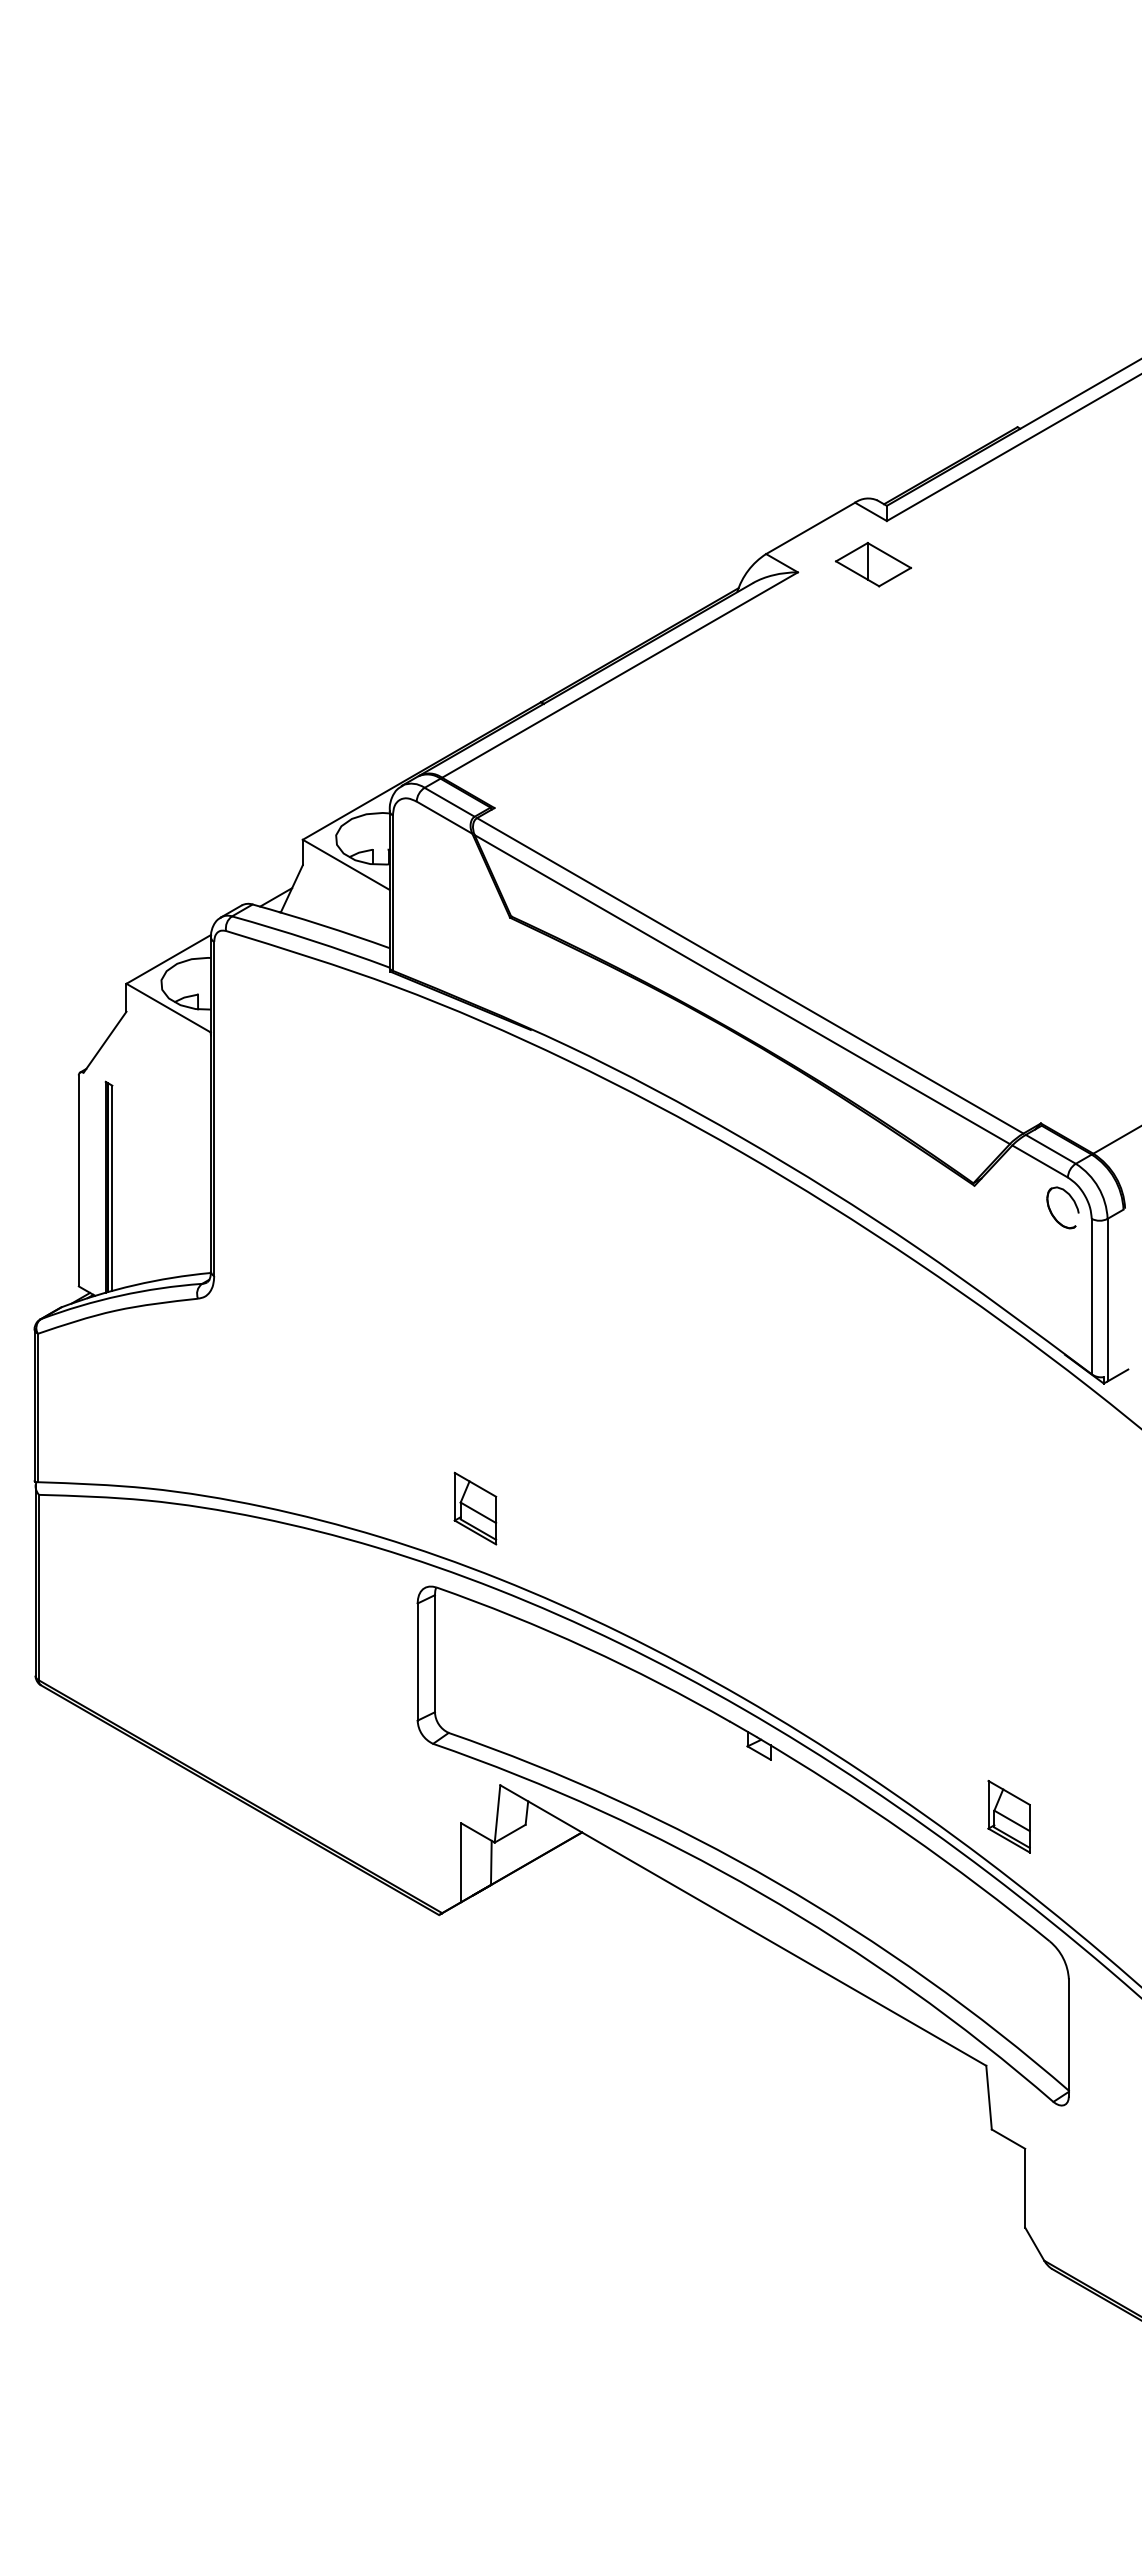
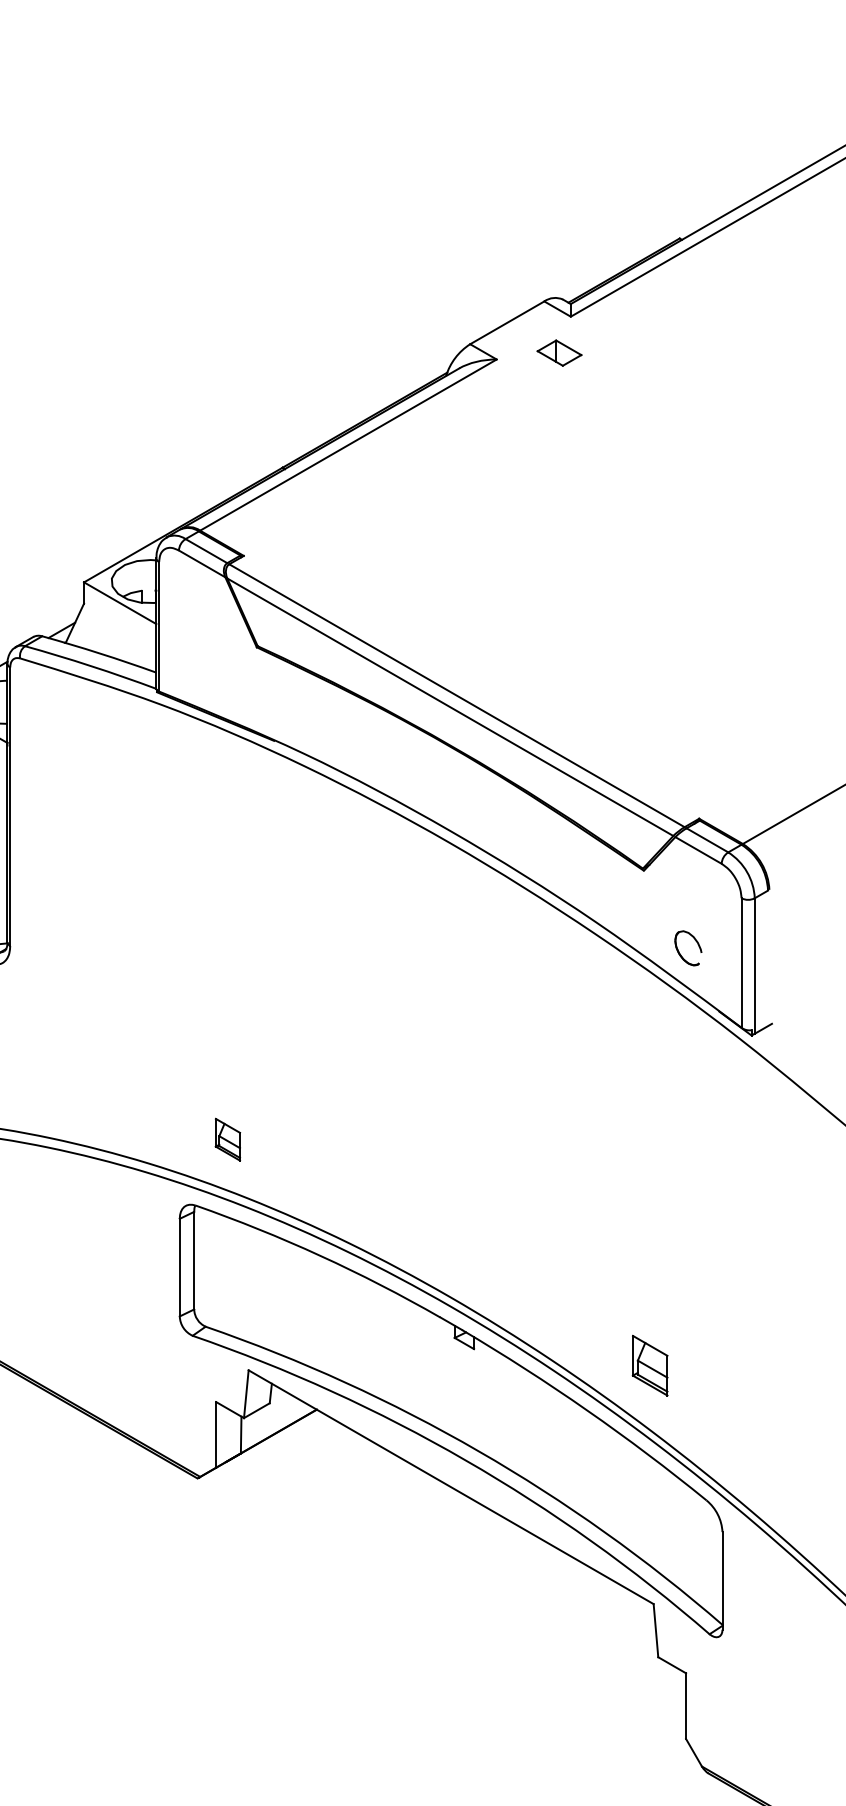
part: (872, 564) -> (558, 352), size x0.7
part: (1052, 1212) -> (679, 952), moved
part: (475, 1508) -> (227, 1139), size x0.7
part: (1008, 1816) -> (649, 1365), moved

